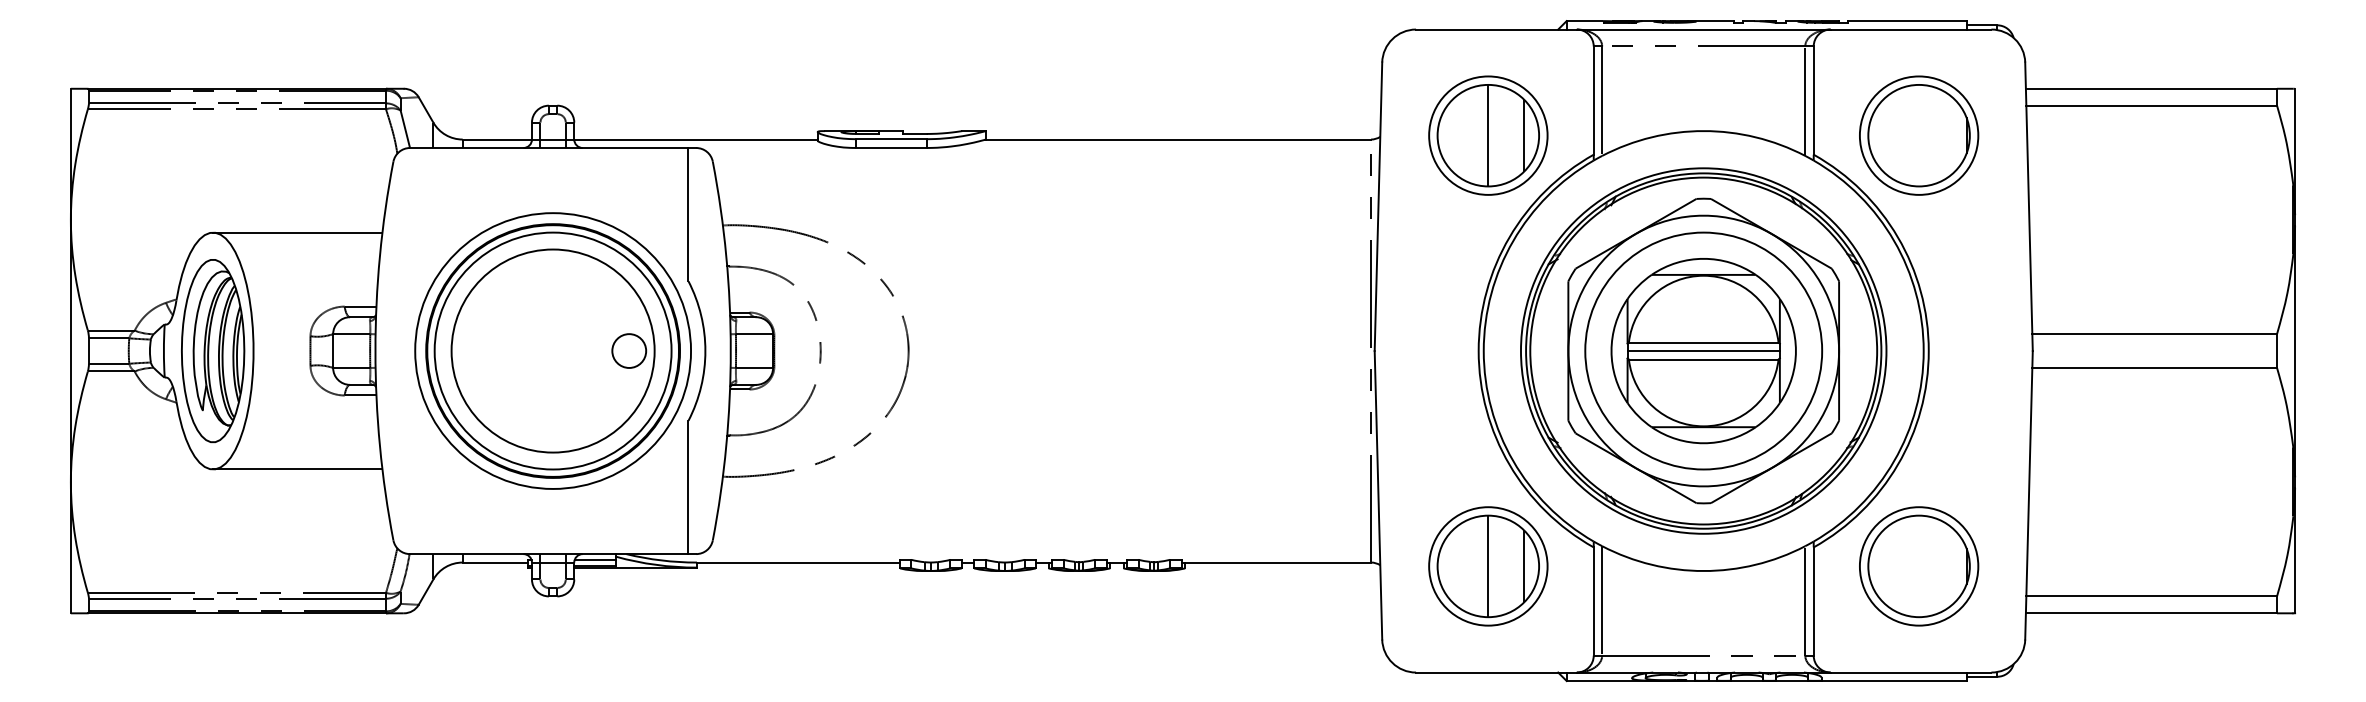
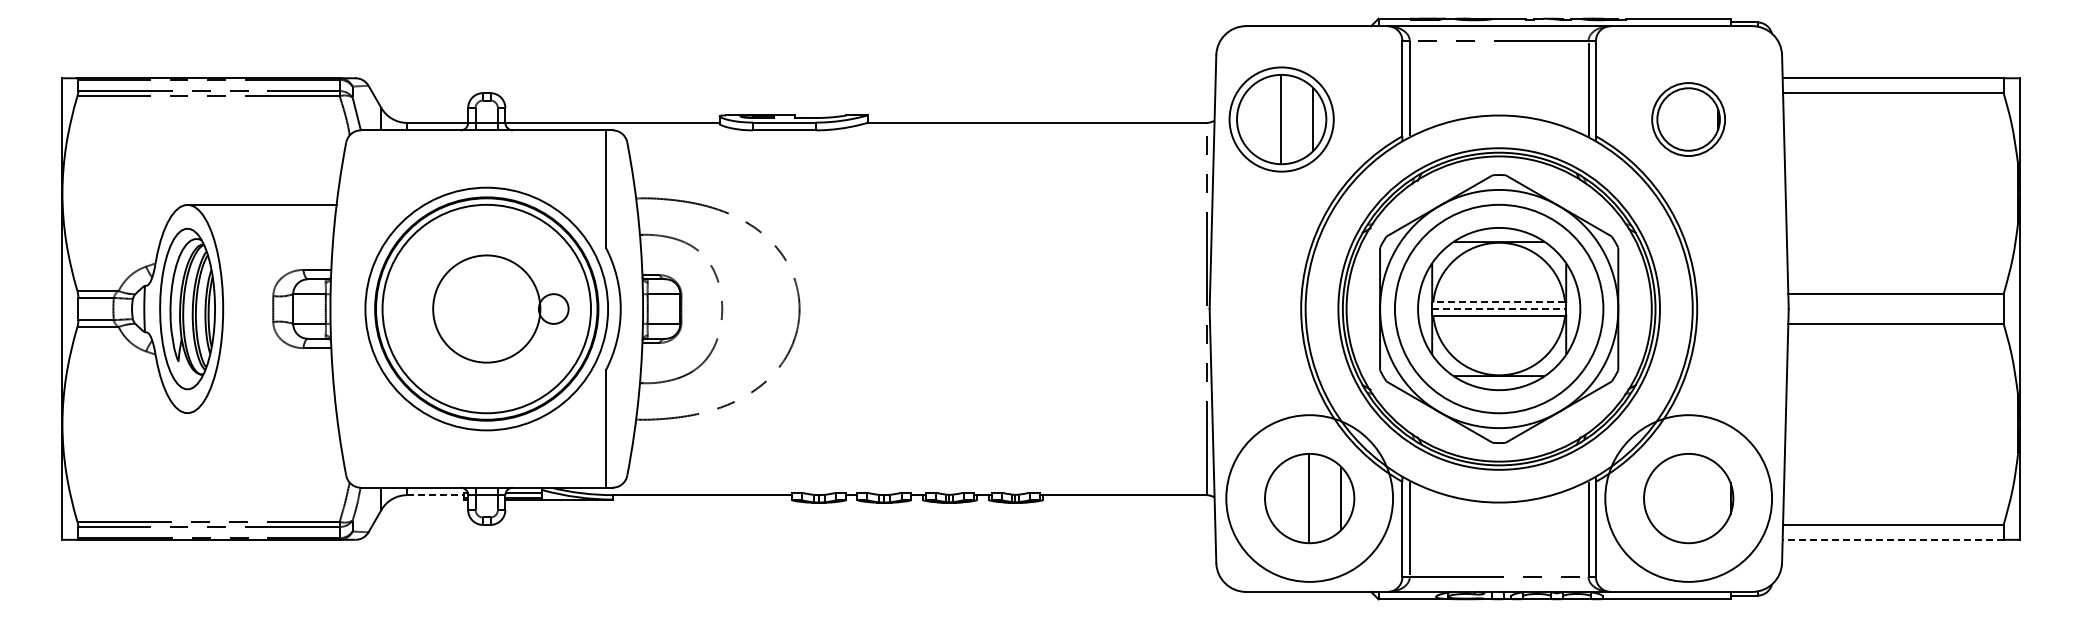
part: (1488, 135) -> (1281, 119), moved
part: (1918, 135) -> (1688, 119), size x0.7
line: (1704, 342) -> (1499, 301), solid -> dashed
circle: (552, 350) -> (486, 308), size x0.6
line: (1704, 351) -> (1499, 309), solid -> dashed
line: (297, 469) -> (261, 413), removed
line: (494, 562) -> (435, 495), solid -> dashed
circle: (1488, 566) -> (1309, 498), size x1.6
circle: (1918, 566) -> (1688, 498), size x1.6
line: (2150, 612) -> (1892, 539), solid -> dashed

